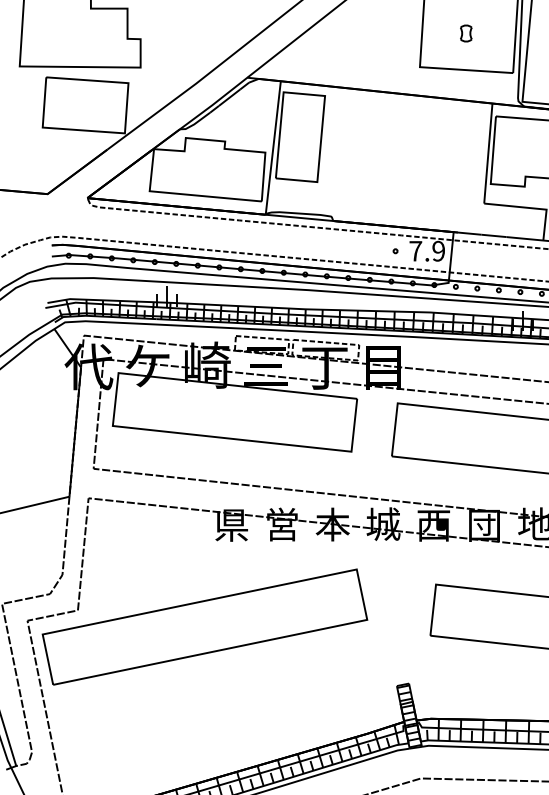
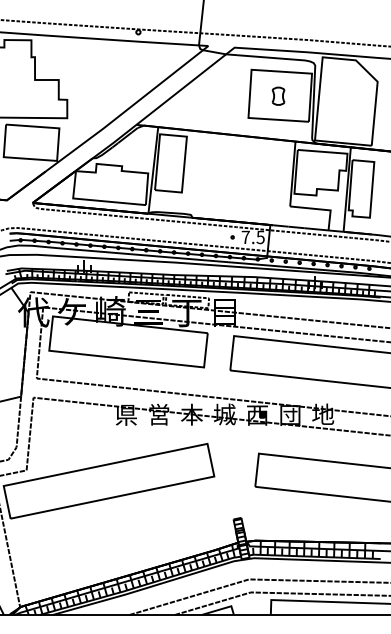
part: (466, 32) -> (278, 95), size x1.67
text: (438, 249) -> (260, 236), 7.9 -> 7.5

